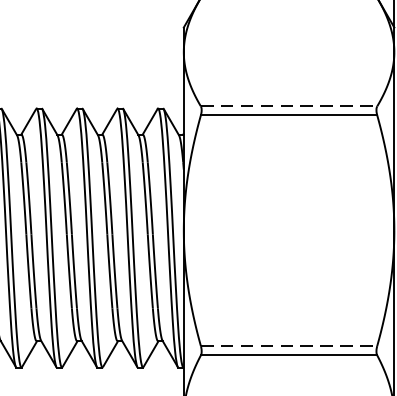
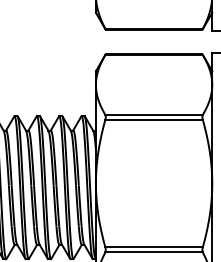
line: (289, 105) -> (154, 114), dashed -> solid
line: (289, 346) -> (154, 247), dashed -> solid

